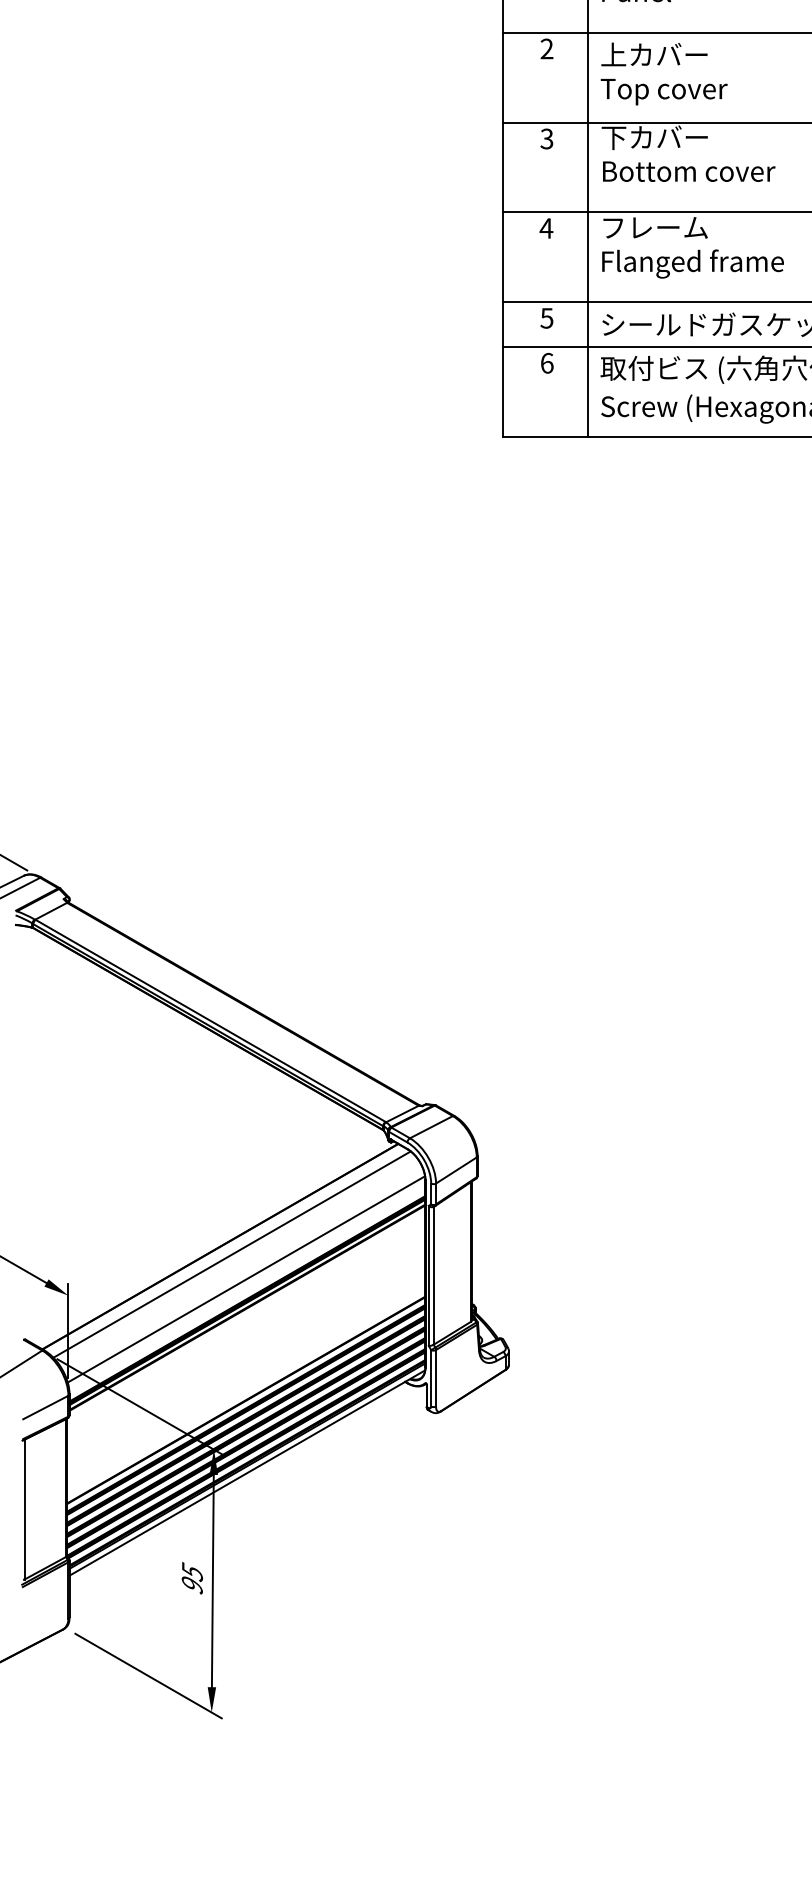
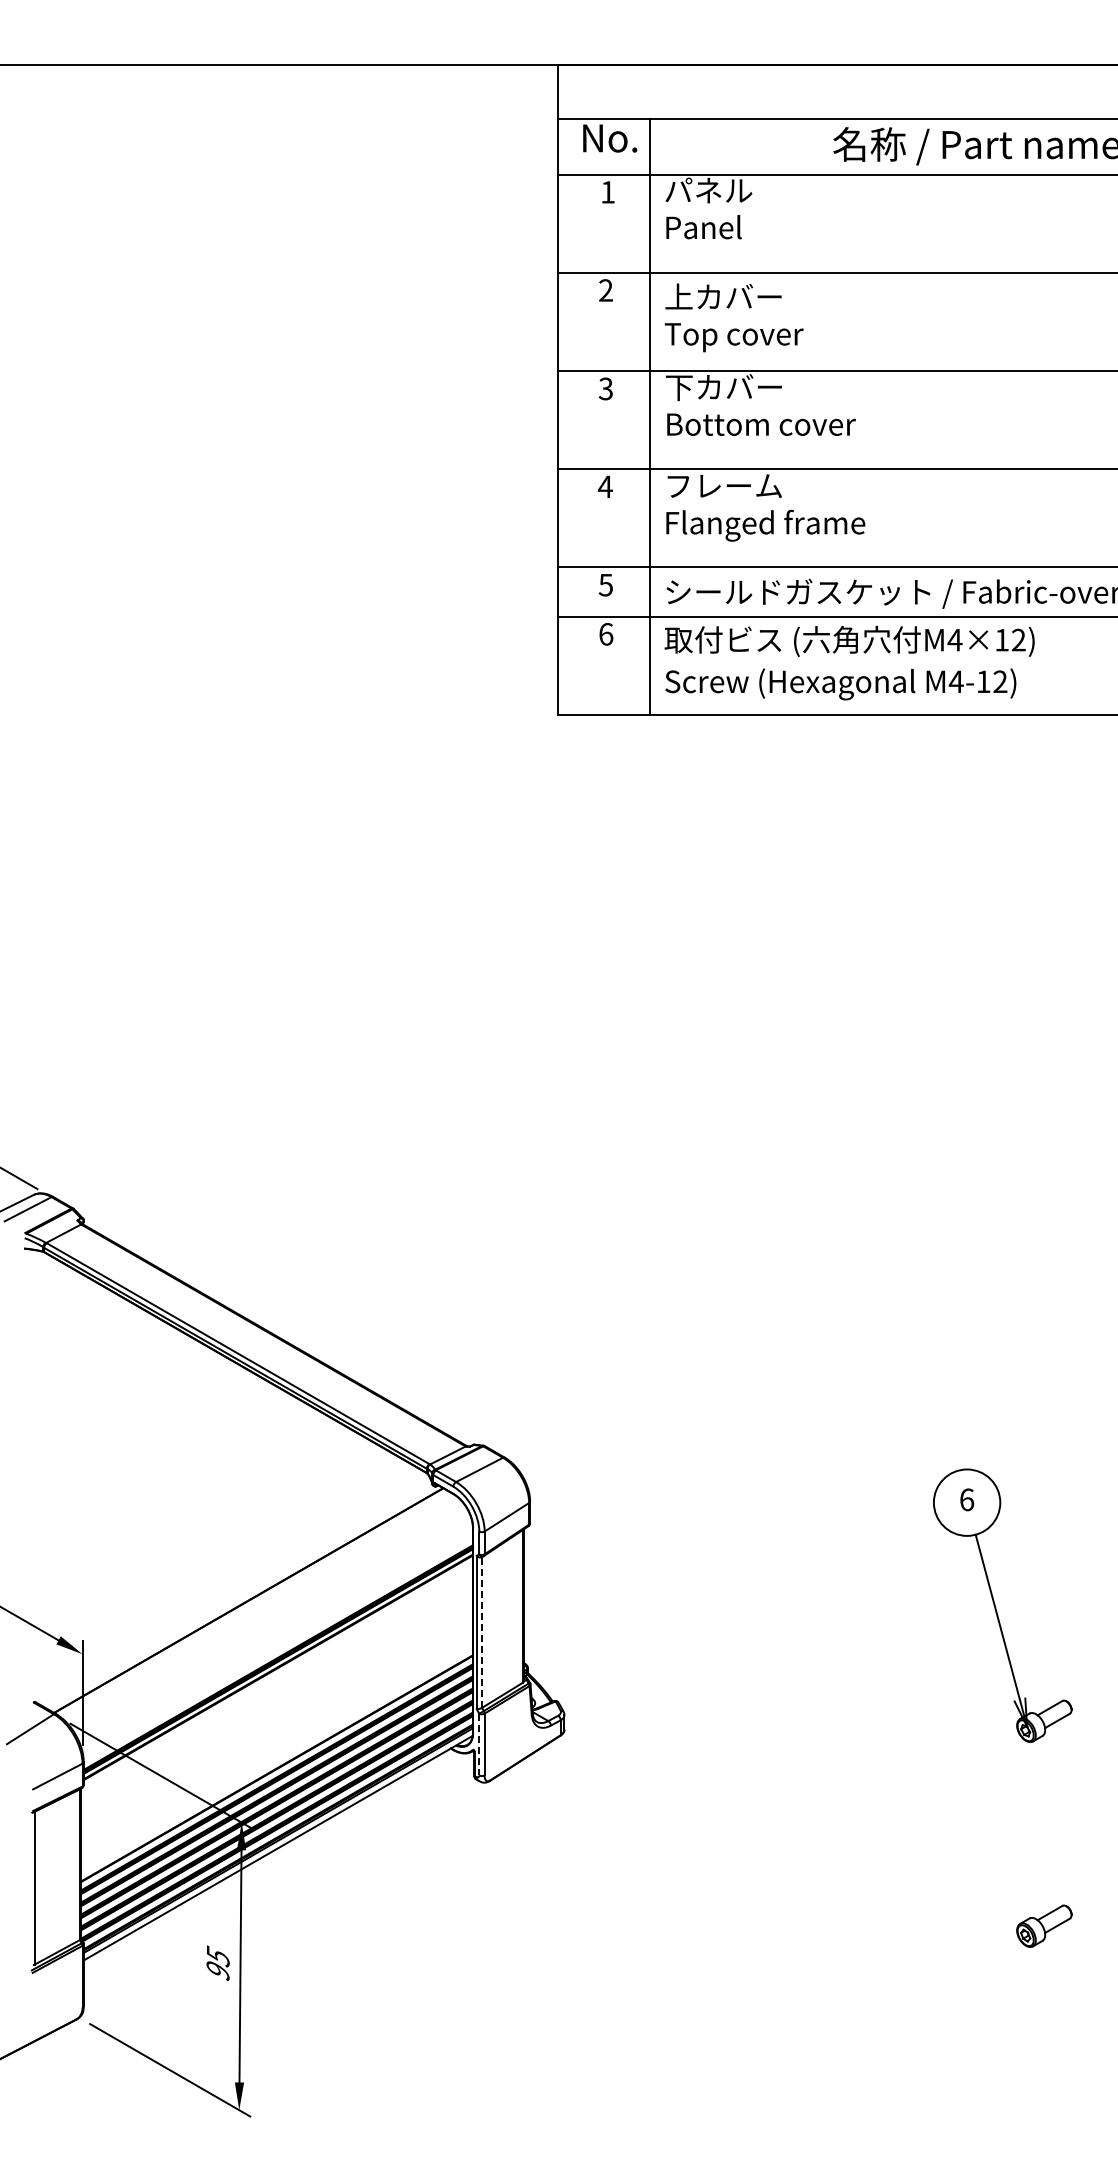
line: (232, 1254) -> (261, 1609), removed
line: (434, 1274) -> (482, 1631), solid -> dashed
line: (245, 1279) -> (276, 1636), removed
line: (431, 1378) -> (479, 1744), solid -> dashed

